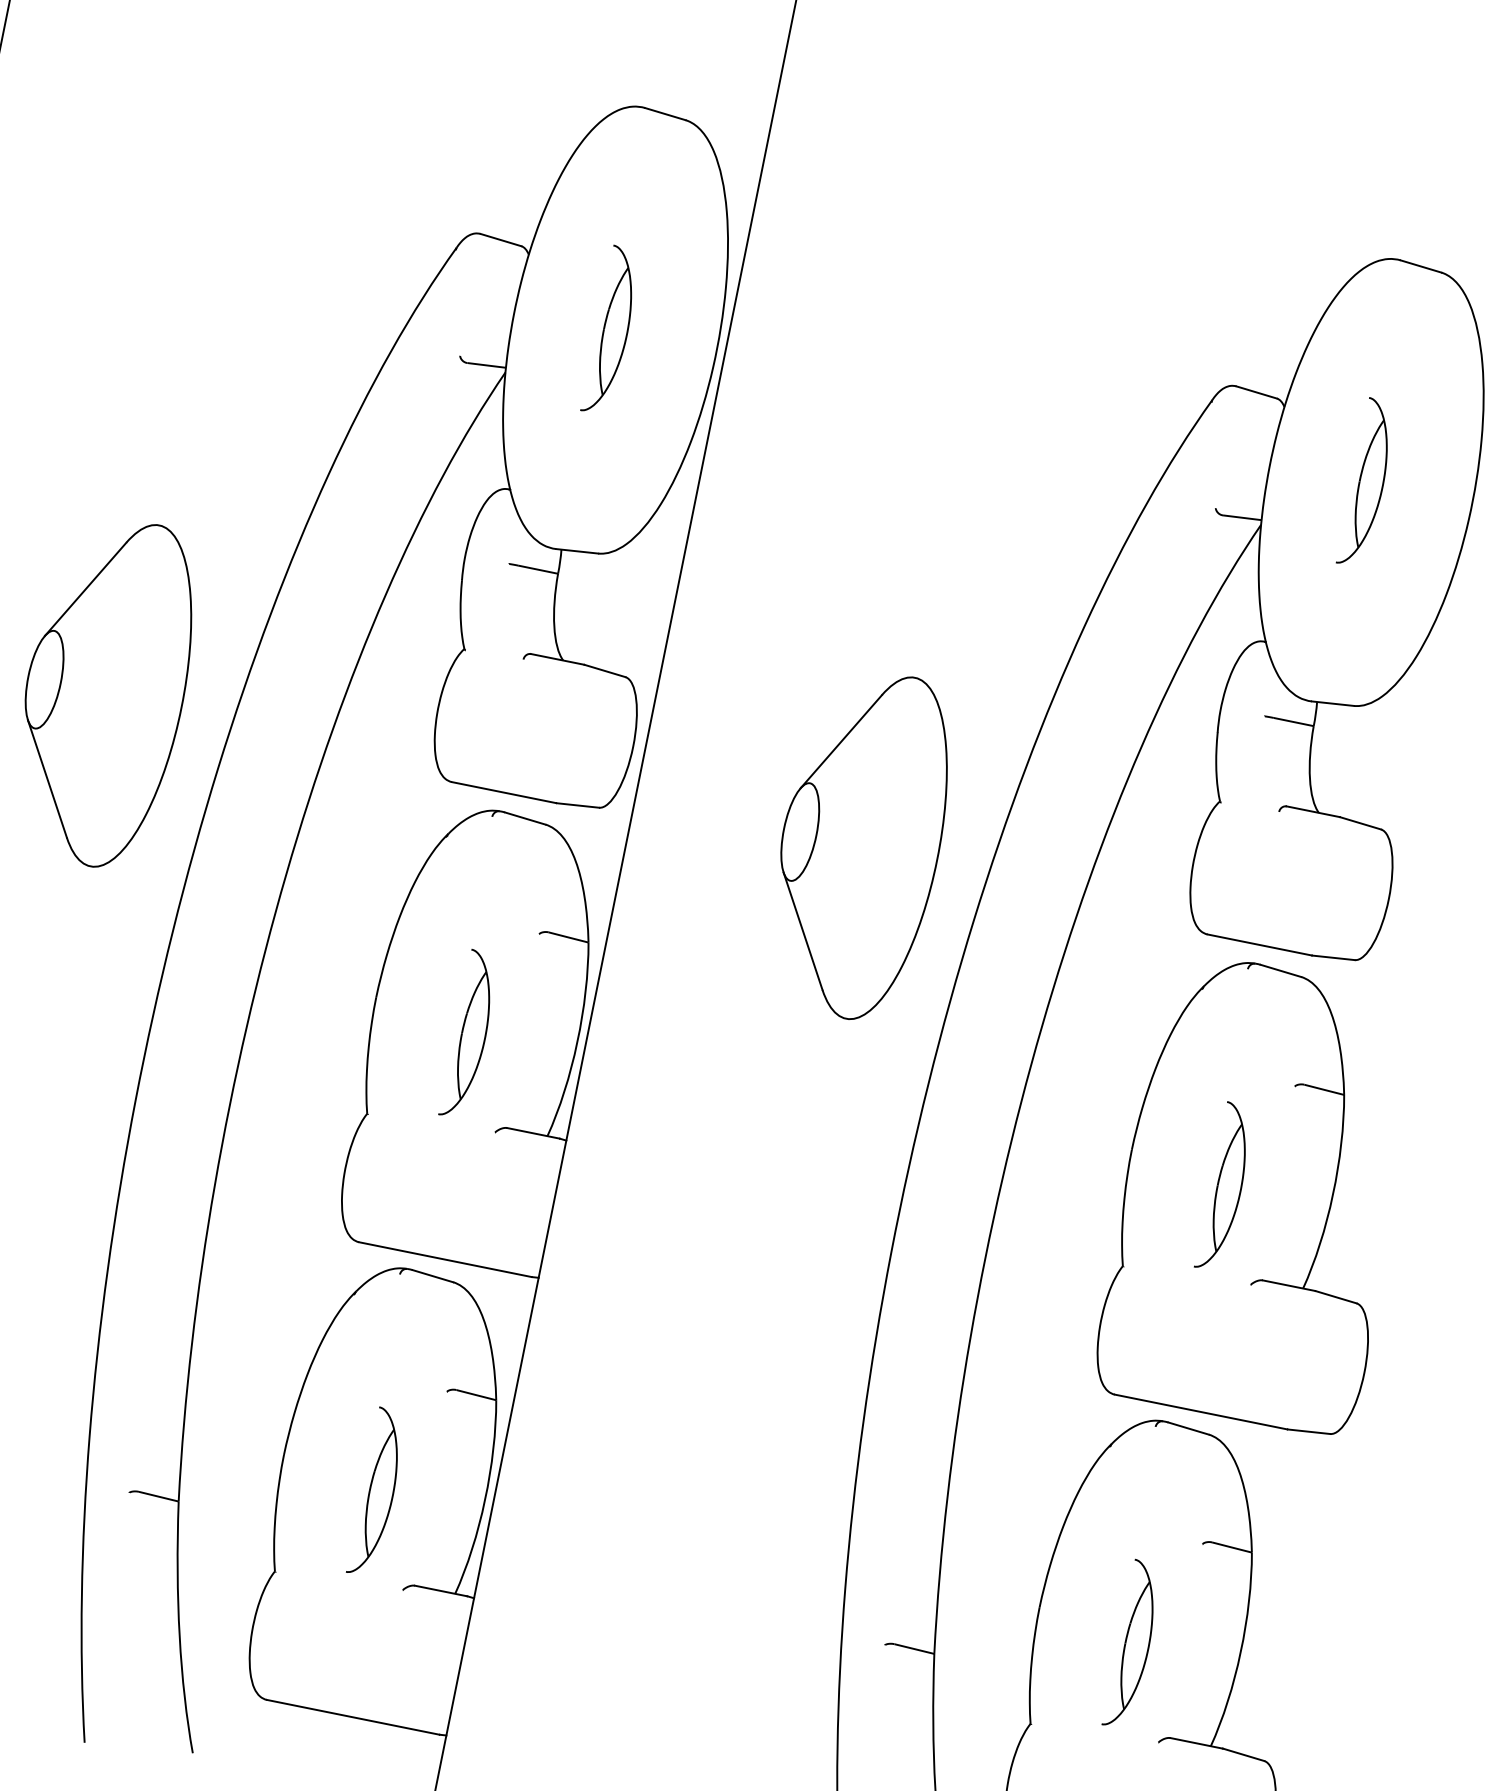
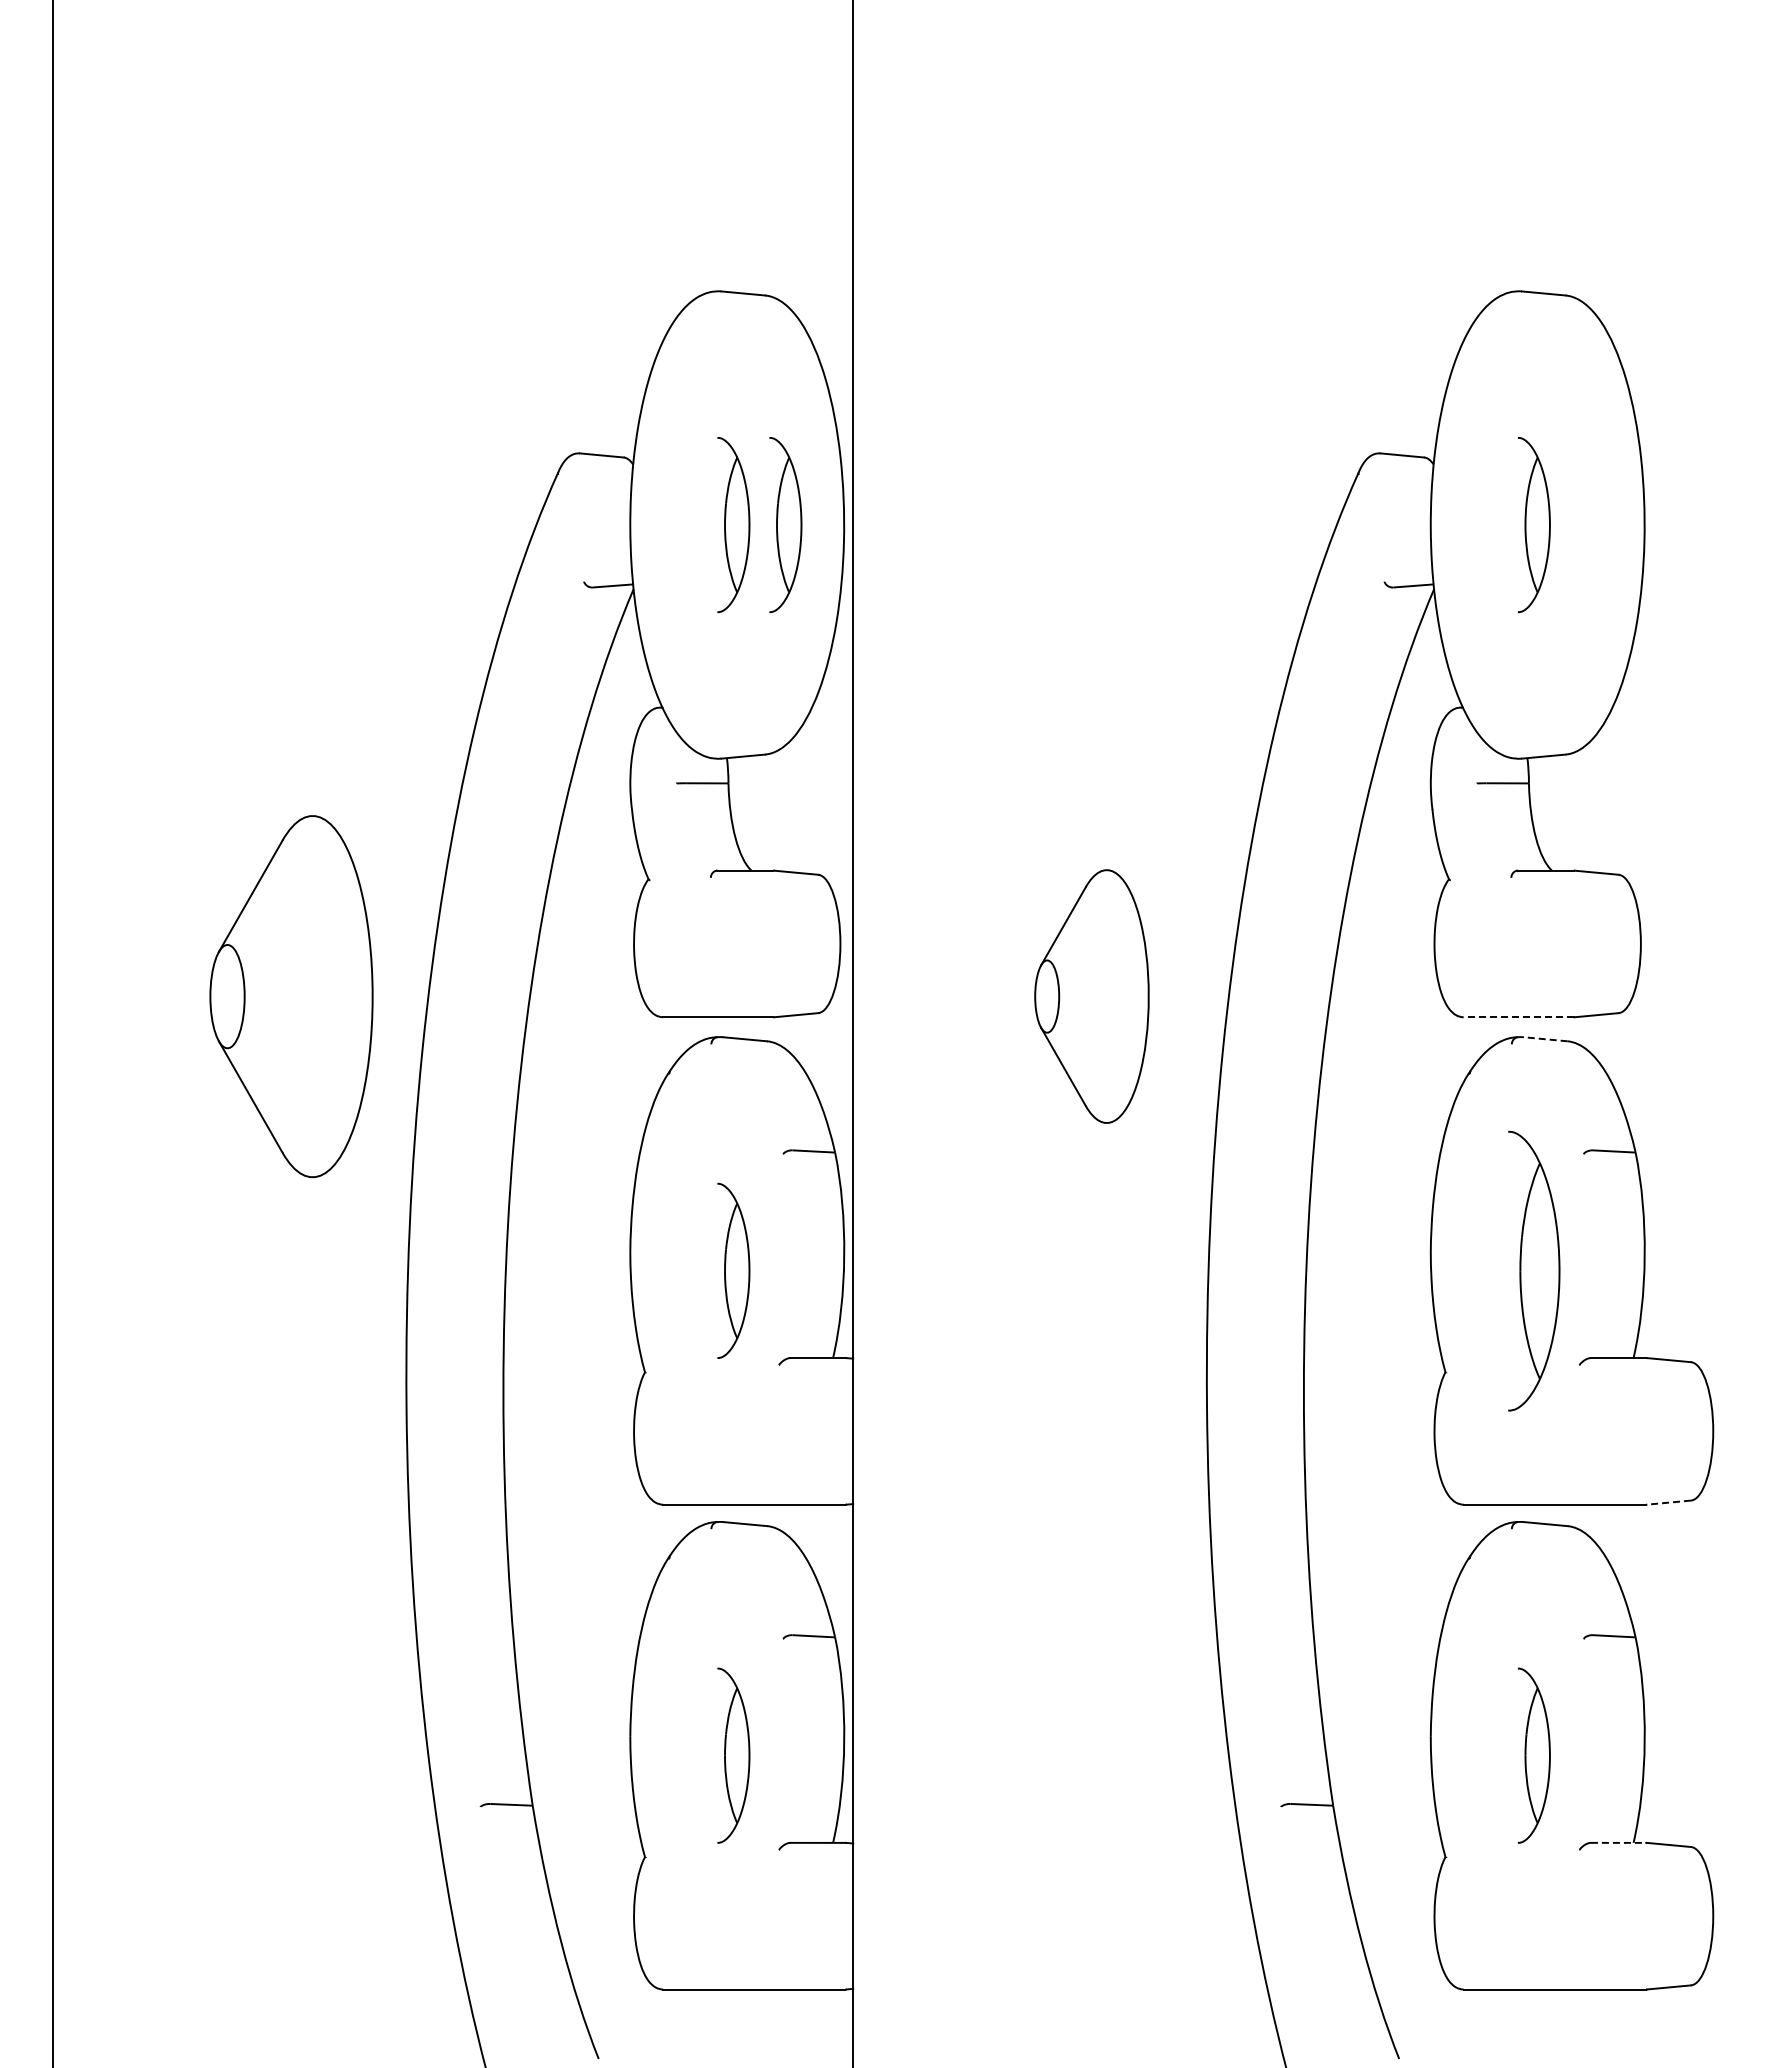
part: (661, 341) -> (785, 525), added
part: (860, 844) -> (1091, 996), size x0.7
line: (1259, 945) -> (1518, 1017), solid -> dashed
line: (1280, 971) -> (1545, 1039), solid -> dashed
part: (1225, 1186) -> (1533, 1270), size x1.6
line: (1309, 1431) -> (1669, 1502), solid -> dashed
line: (1196, 1742) -> (1618, 1842), solid -> dashed

